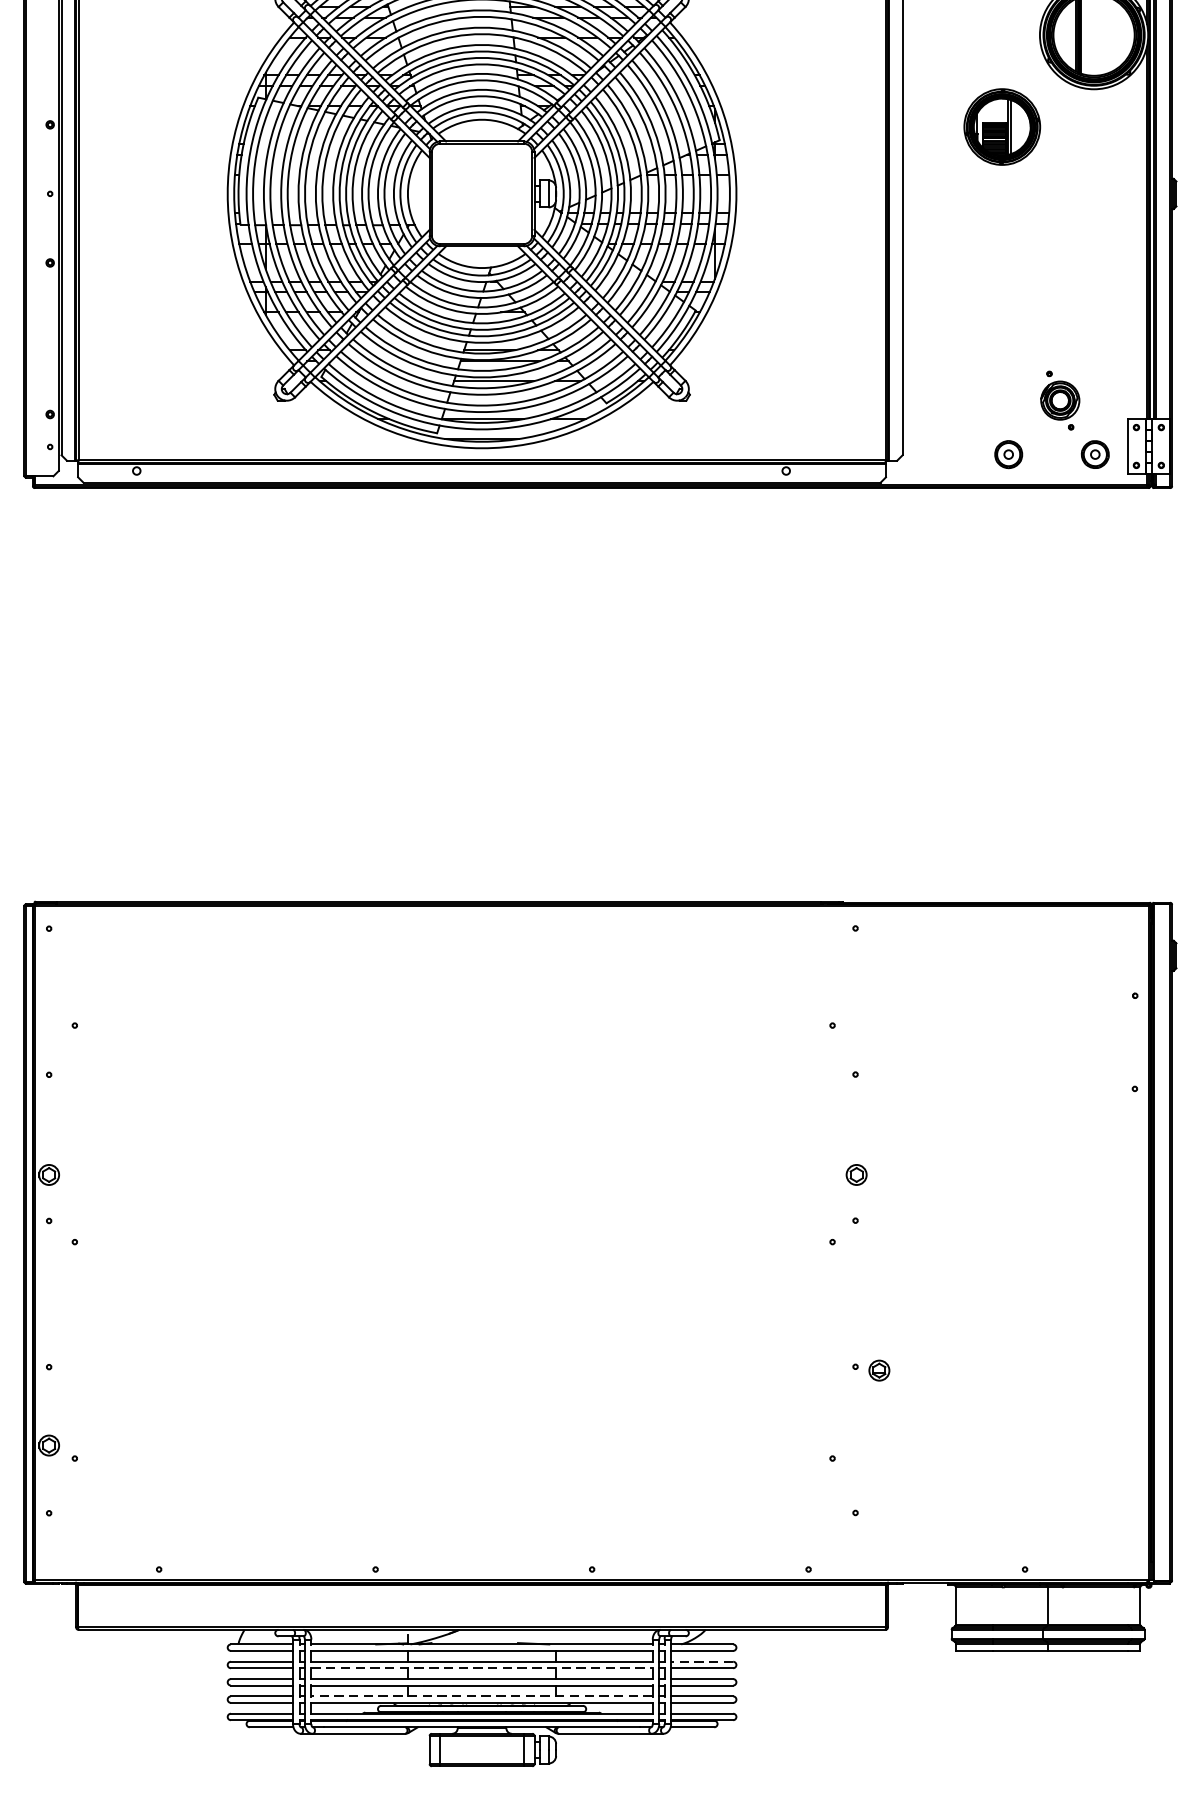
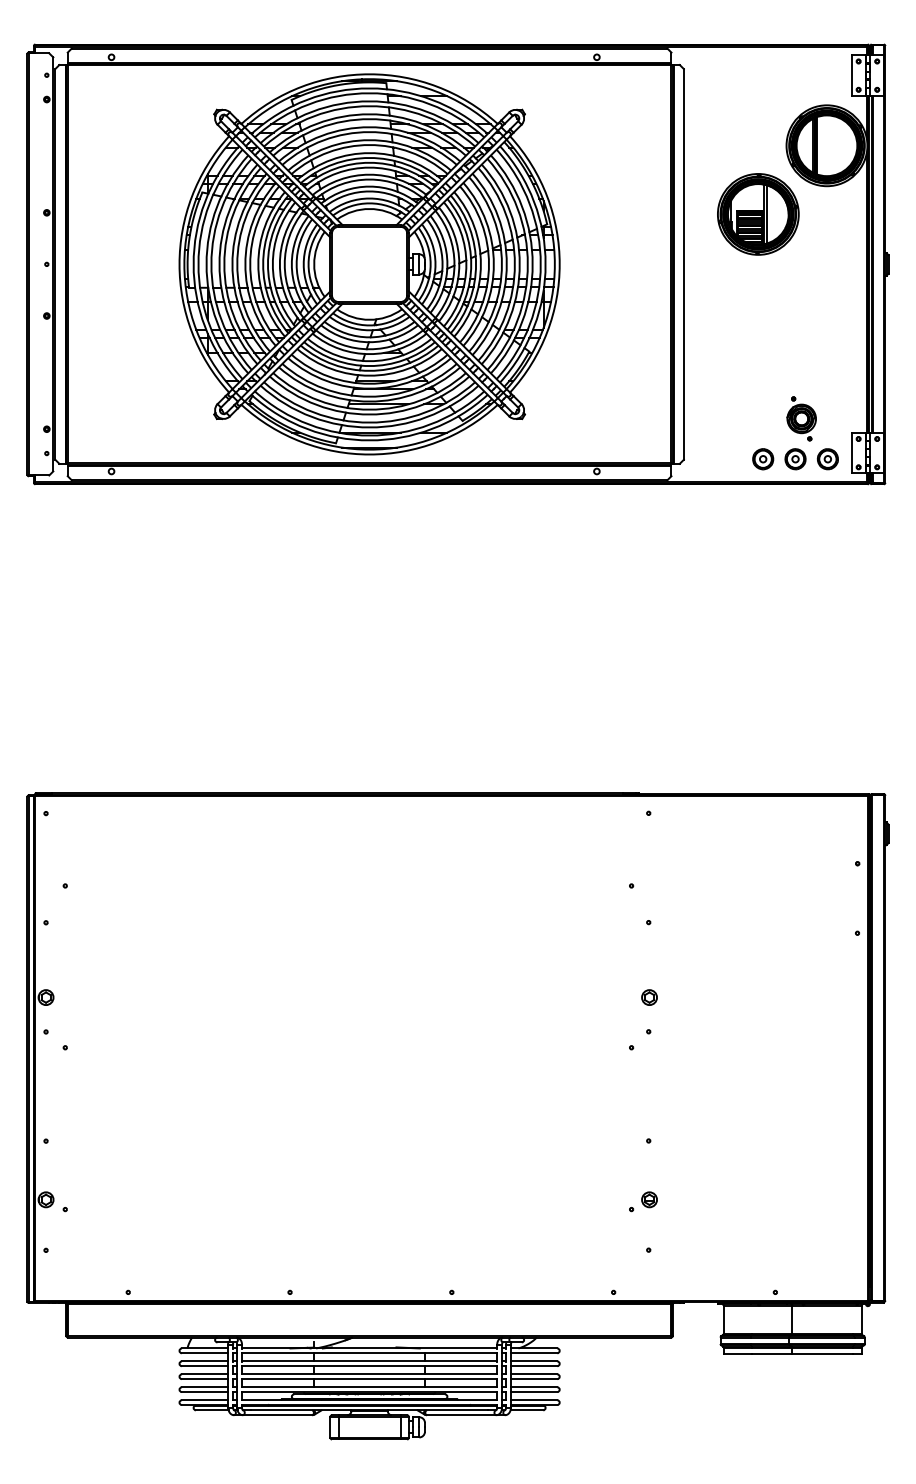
part: (1002, 127) -> (758, 214), size x1.43
part: (1051, 454) -> (795, 459), added
part: (879, 1370) -> (649, 1199), moved
line: (701, 1661) -> (533, 1361), dashed -> solid
line: (481, 1668) -> (369, 1366), dashed -> solid
line: (481, 1696) -> (369, 1387), dashed -> solid

